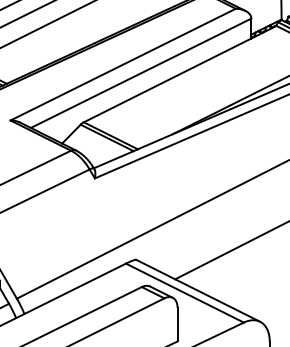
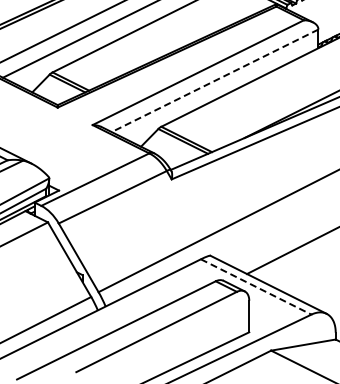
line: (140, 74) -> (214, 81), solid -> dashed
line: (185, 292) -> (256, 286), solid -> dashed

